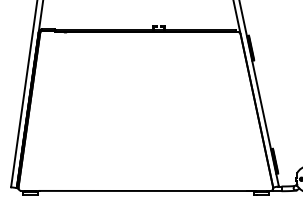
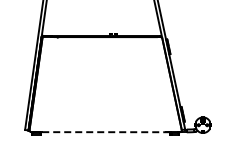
line: (145, 191) -> (105, 132), solid -> dashed

